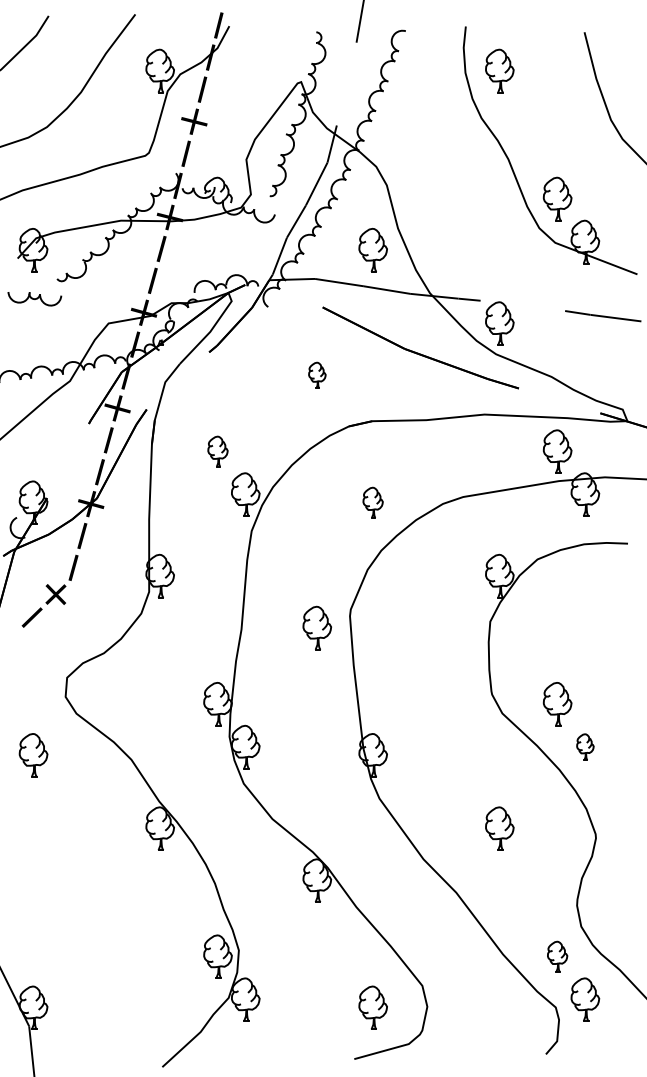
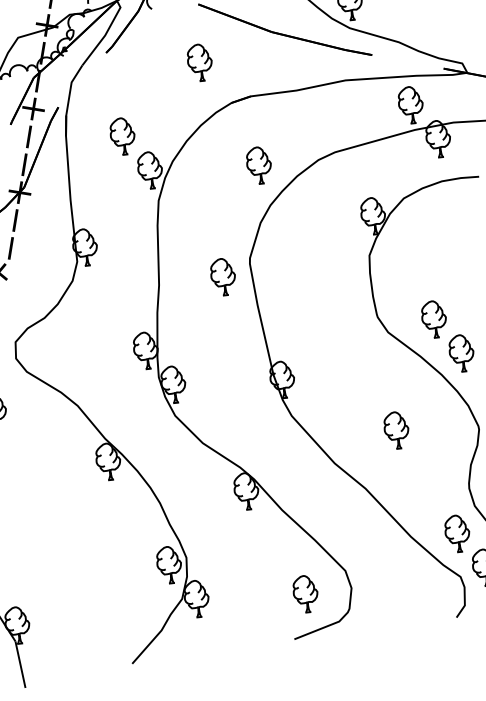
part: (317, 375) -> (200, 62), size x1.67
part: (217, 451) -> (122, 136), size x1.43
part: (372, 502) -> (258, 165), size x1.43
part: (585, 746) -> (461, 352), size x1.67
part: (557, 956) -> (457, 533), size x1.43

